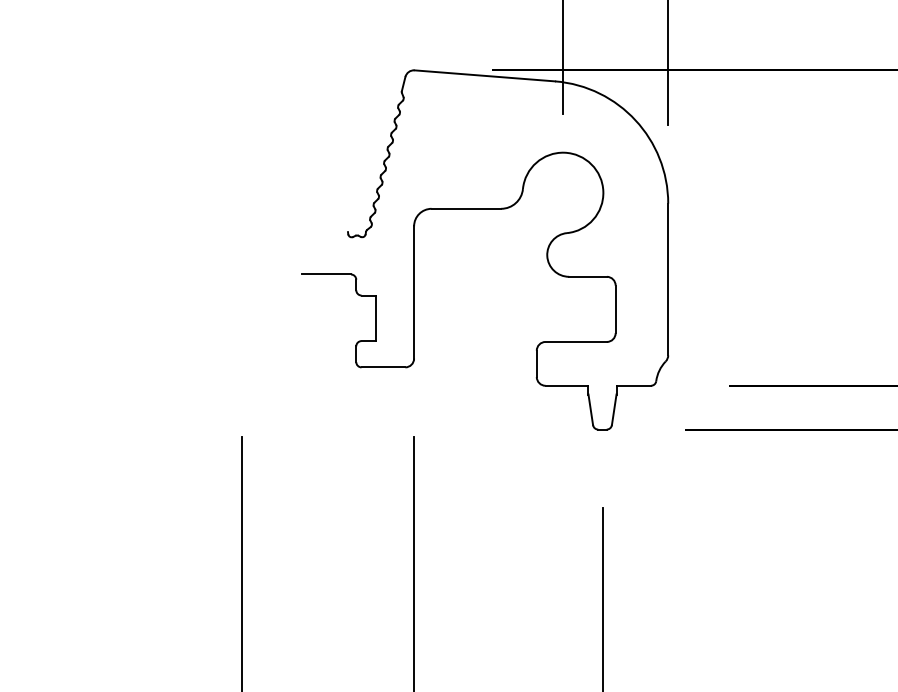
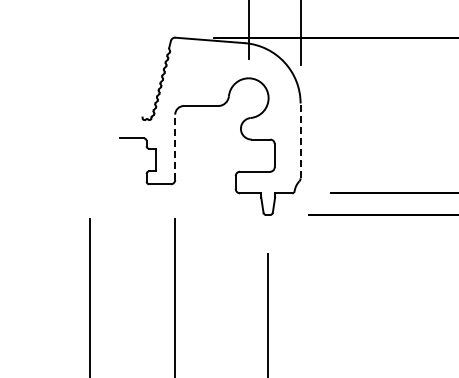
line: (667, 278) -> (300, 140), solid -> dashed
line: (414, 292) -> (175, 147), solid -> dashed

